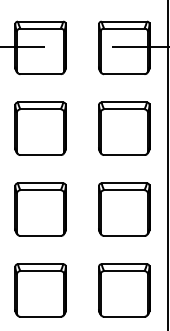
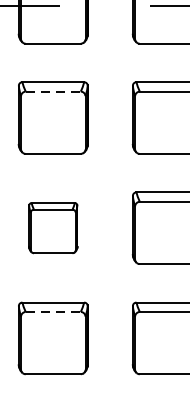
line: (41, 109) -> (54, 91), solid -> dashed
part: (40, 209) -> (53, 228), size x0.7
line: (41, 271) -> (54, 312), solid -> dashed

